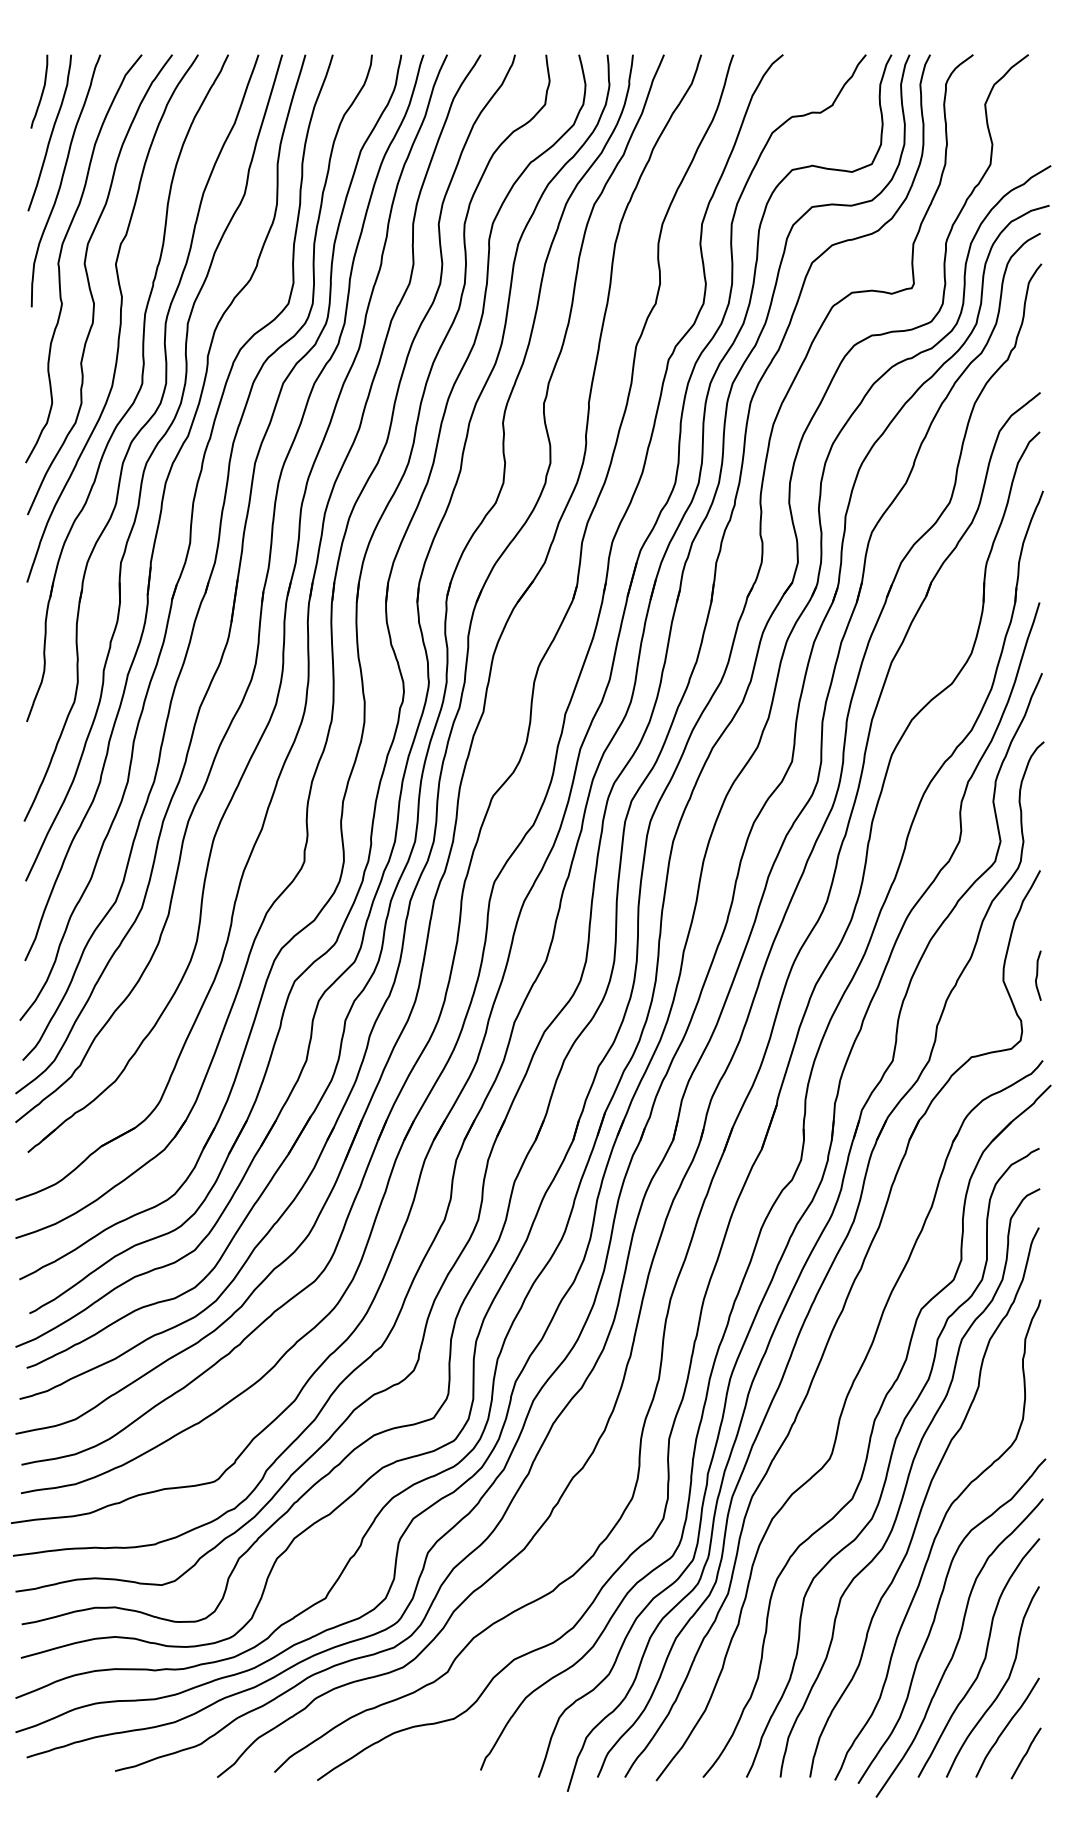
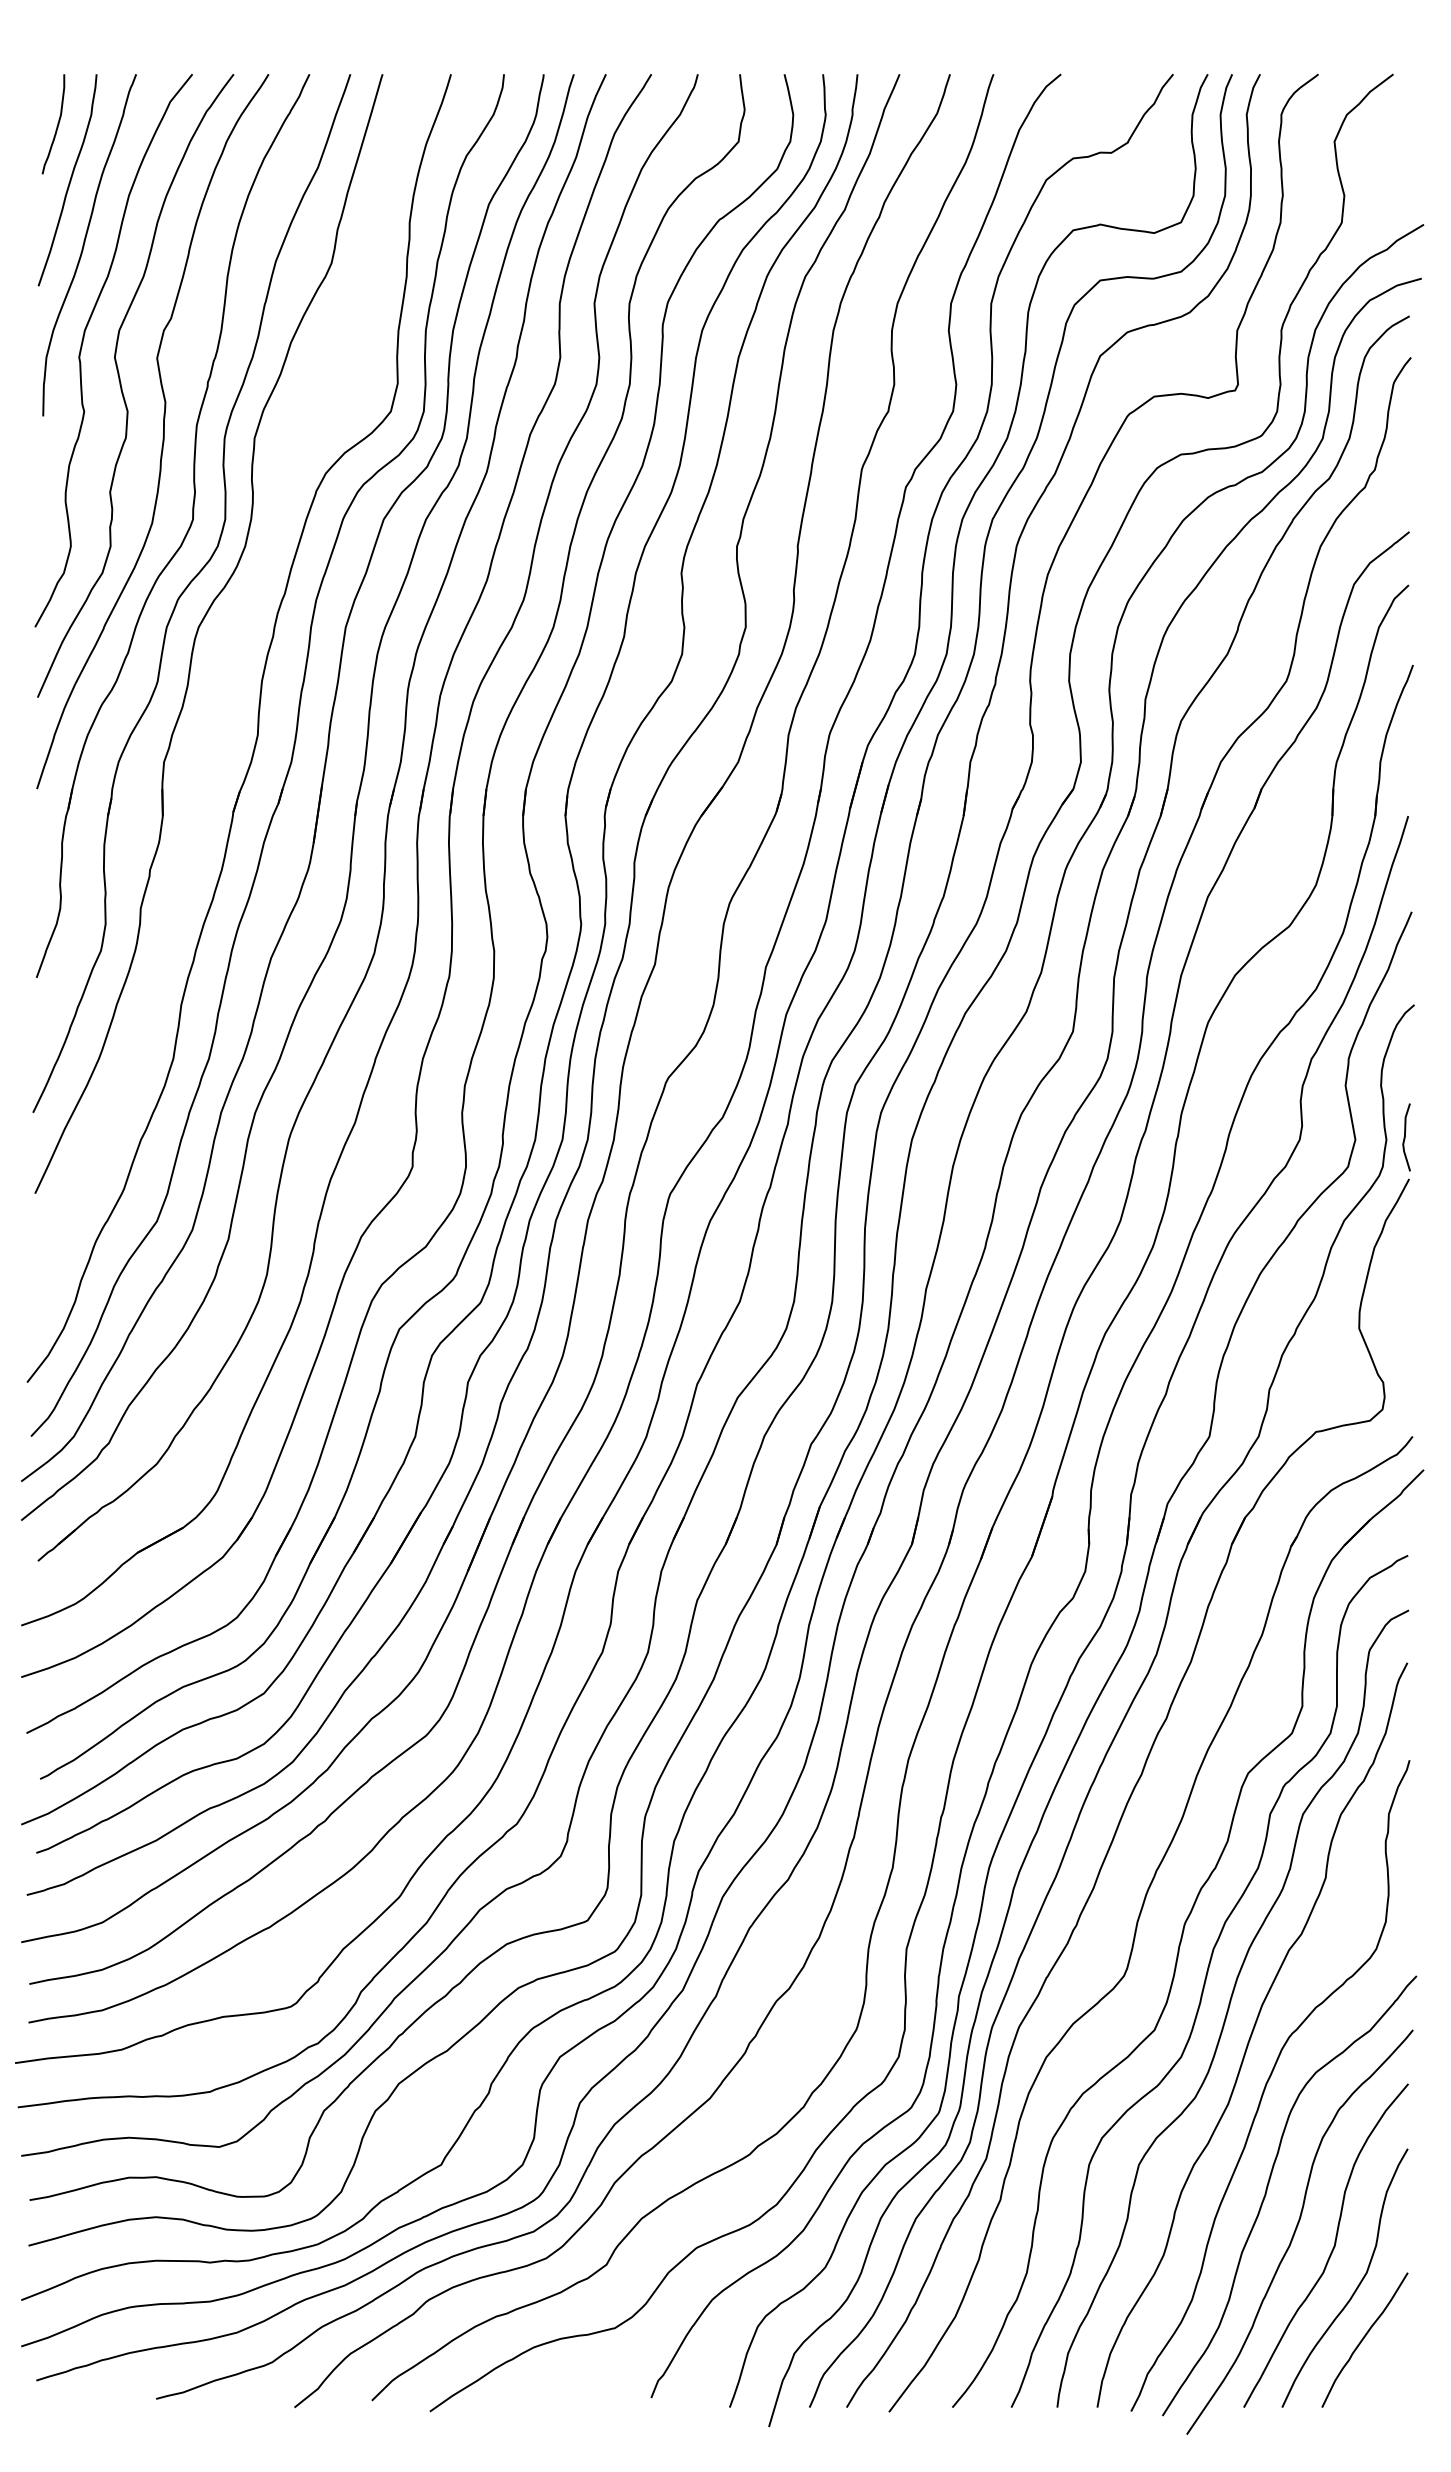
part: (165, 507) -> (224, 687), removed
curve: (1038, 974) -> (1406, 1135), moved
line: (1025, 1753) -> (1389, 2375), removed

